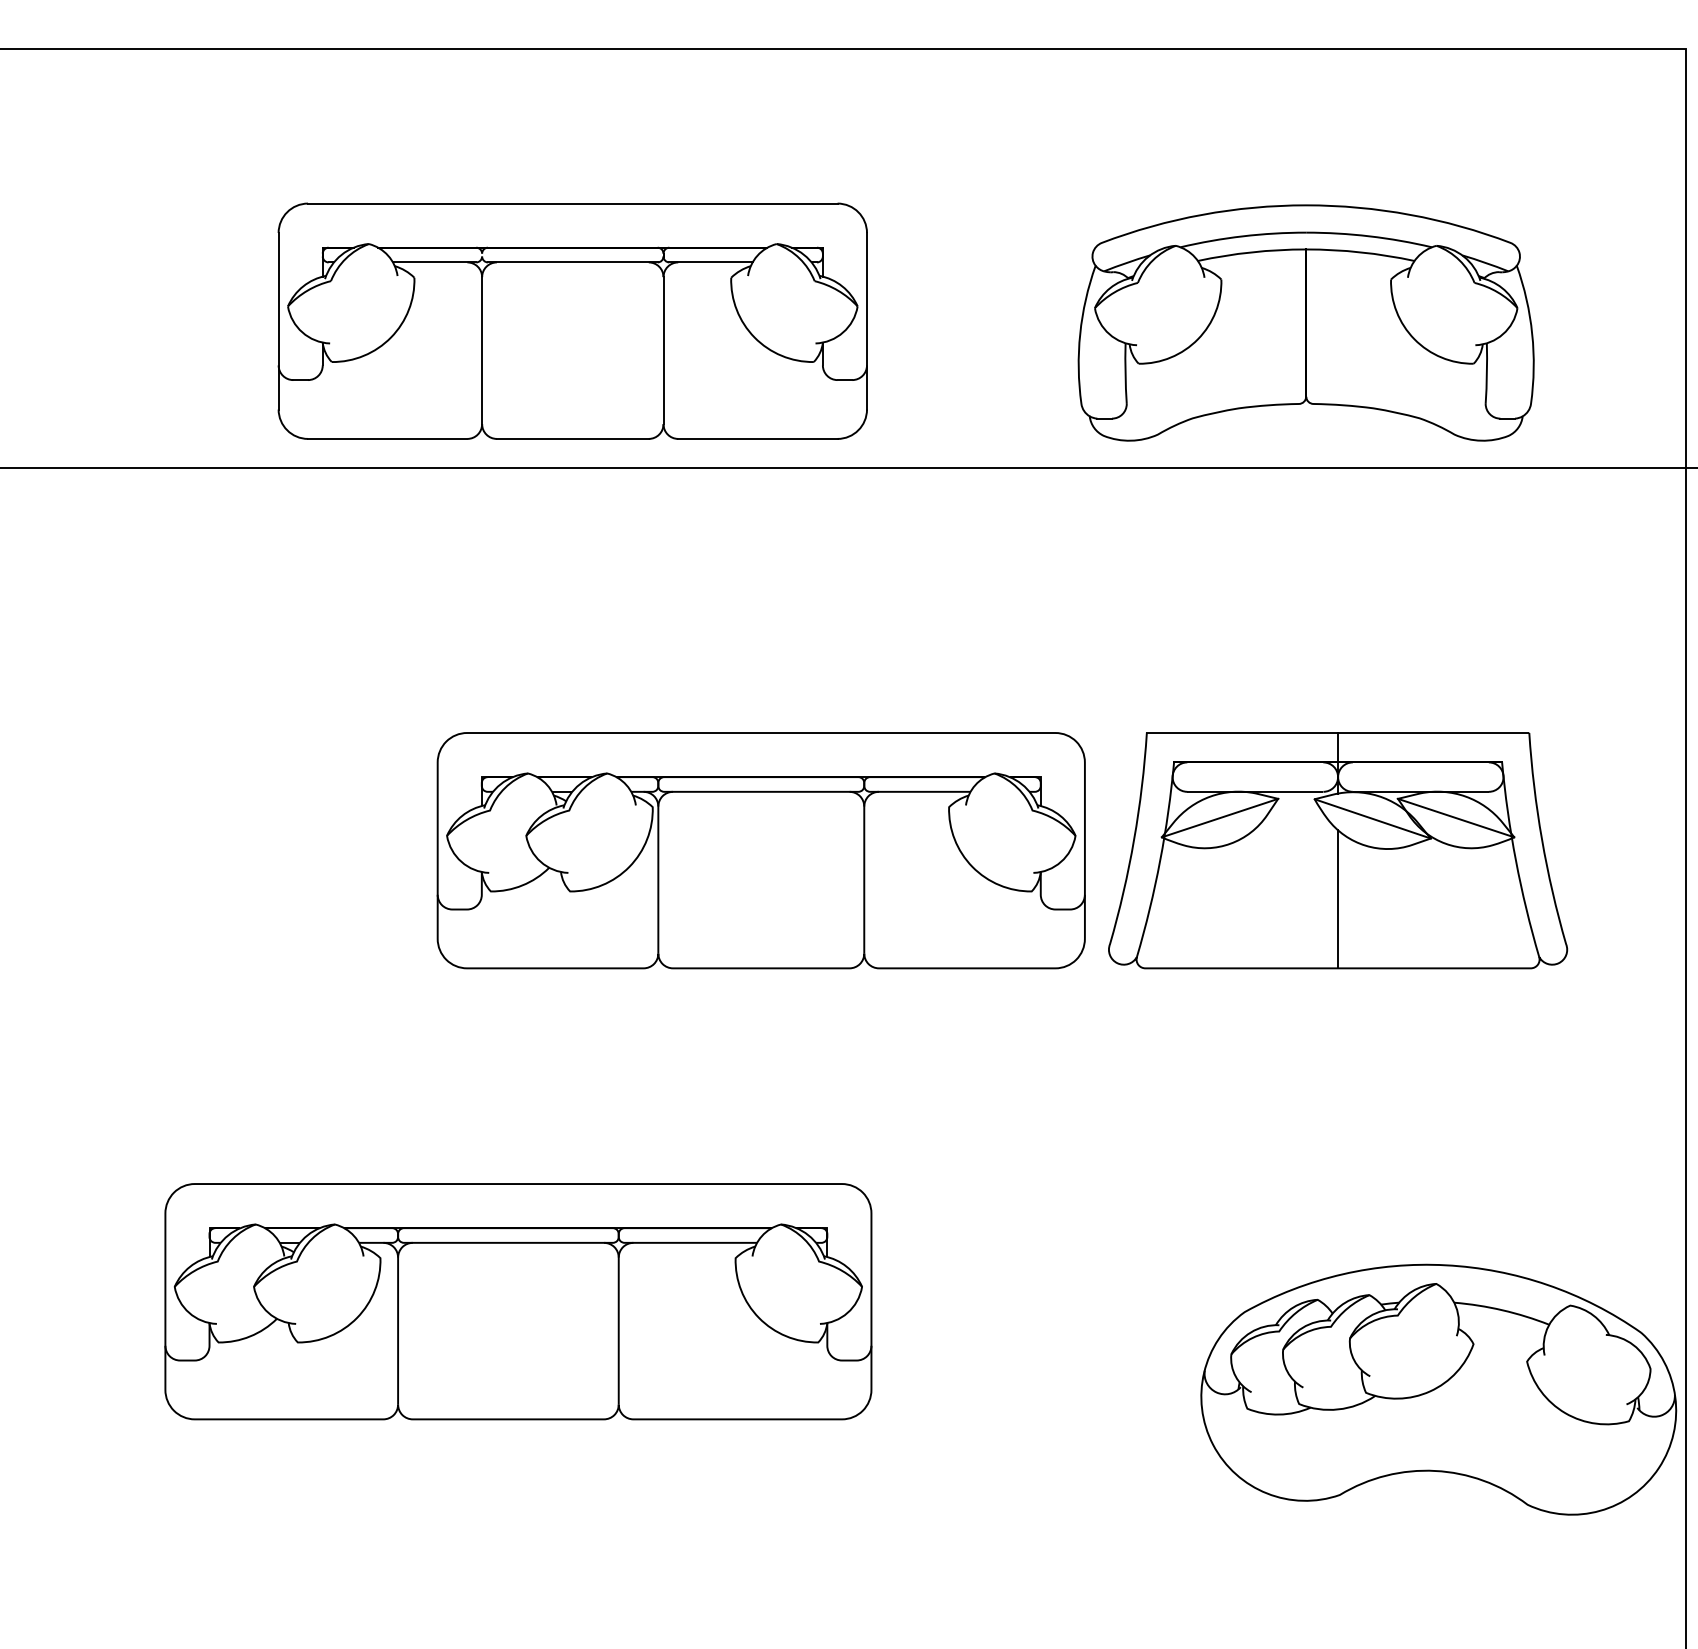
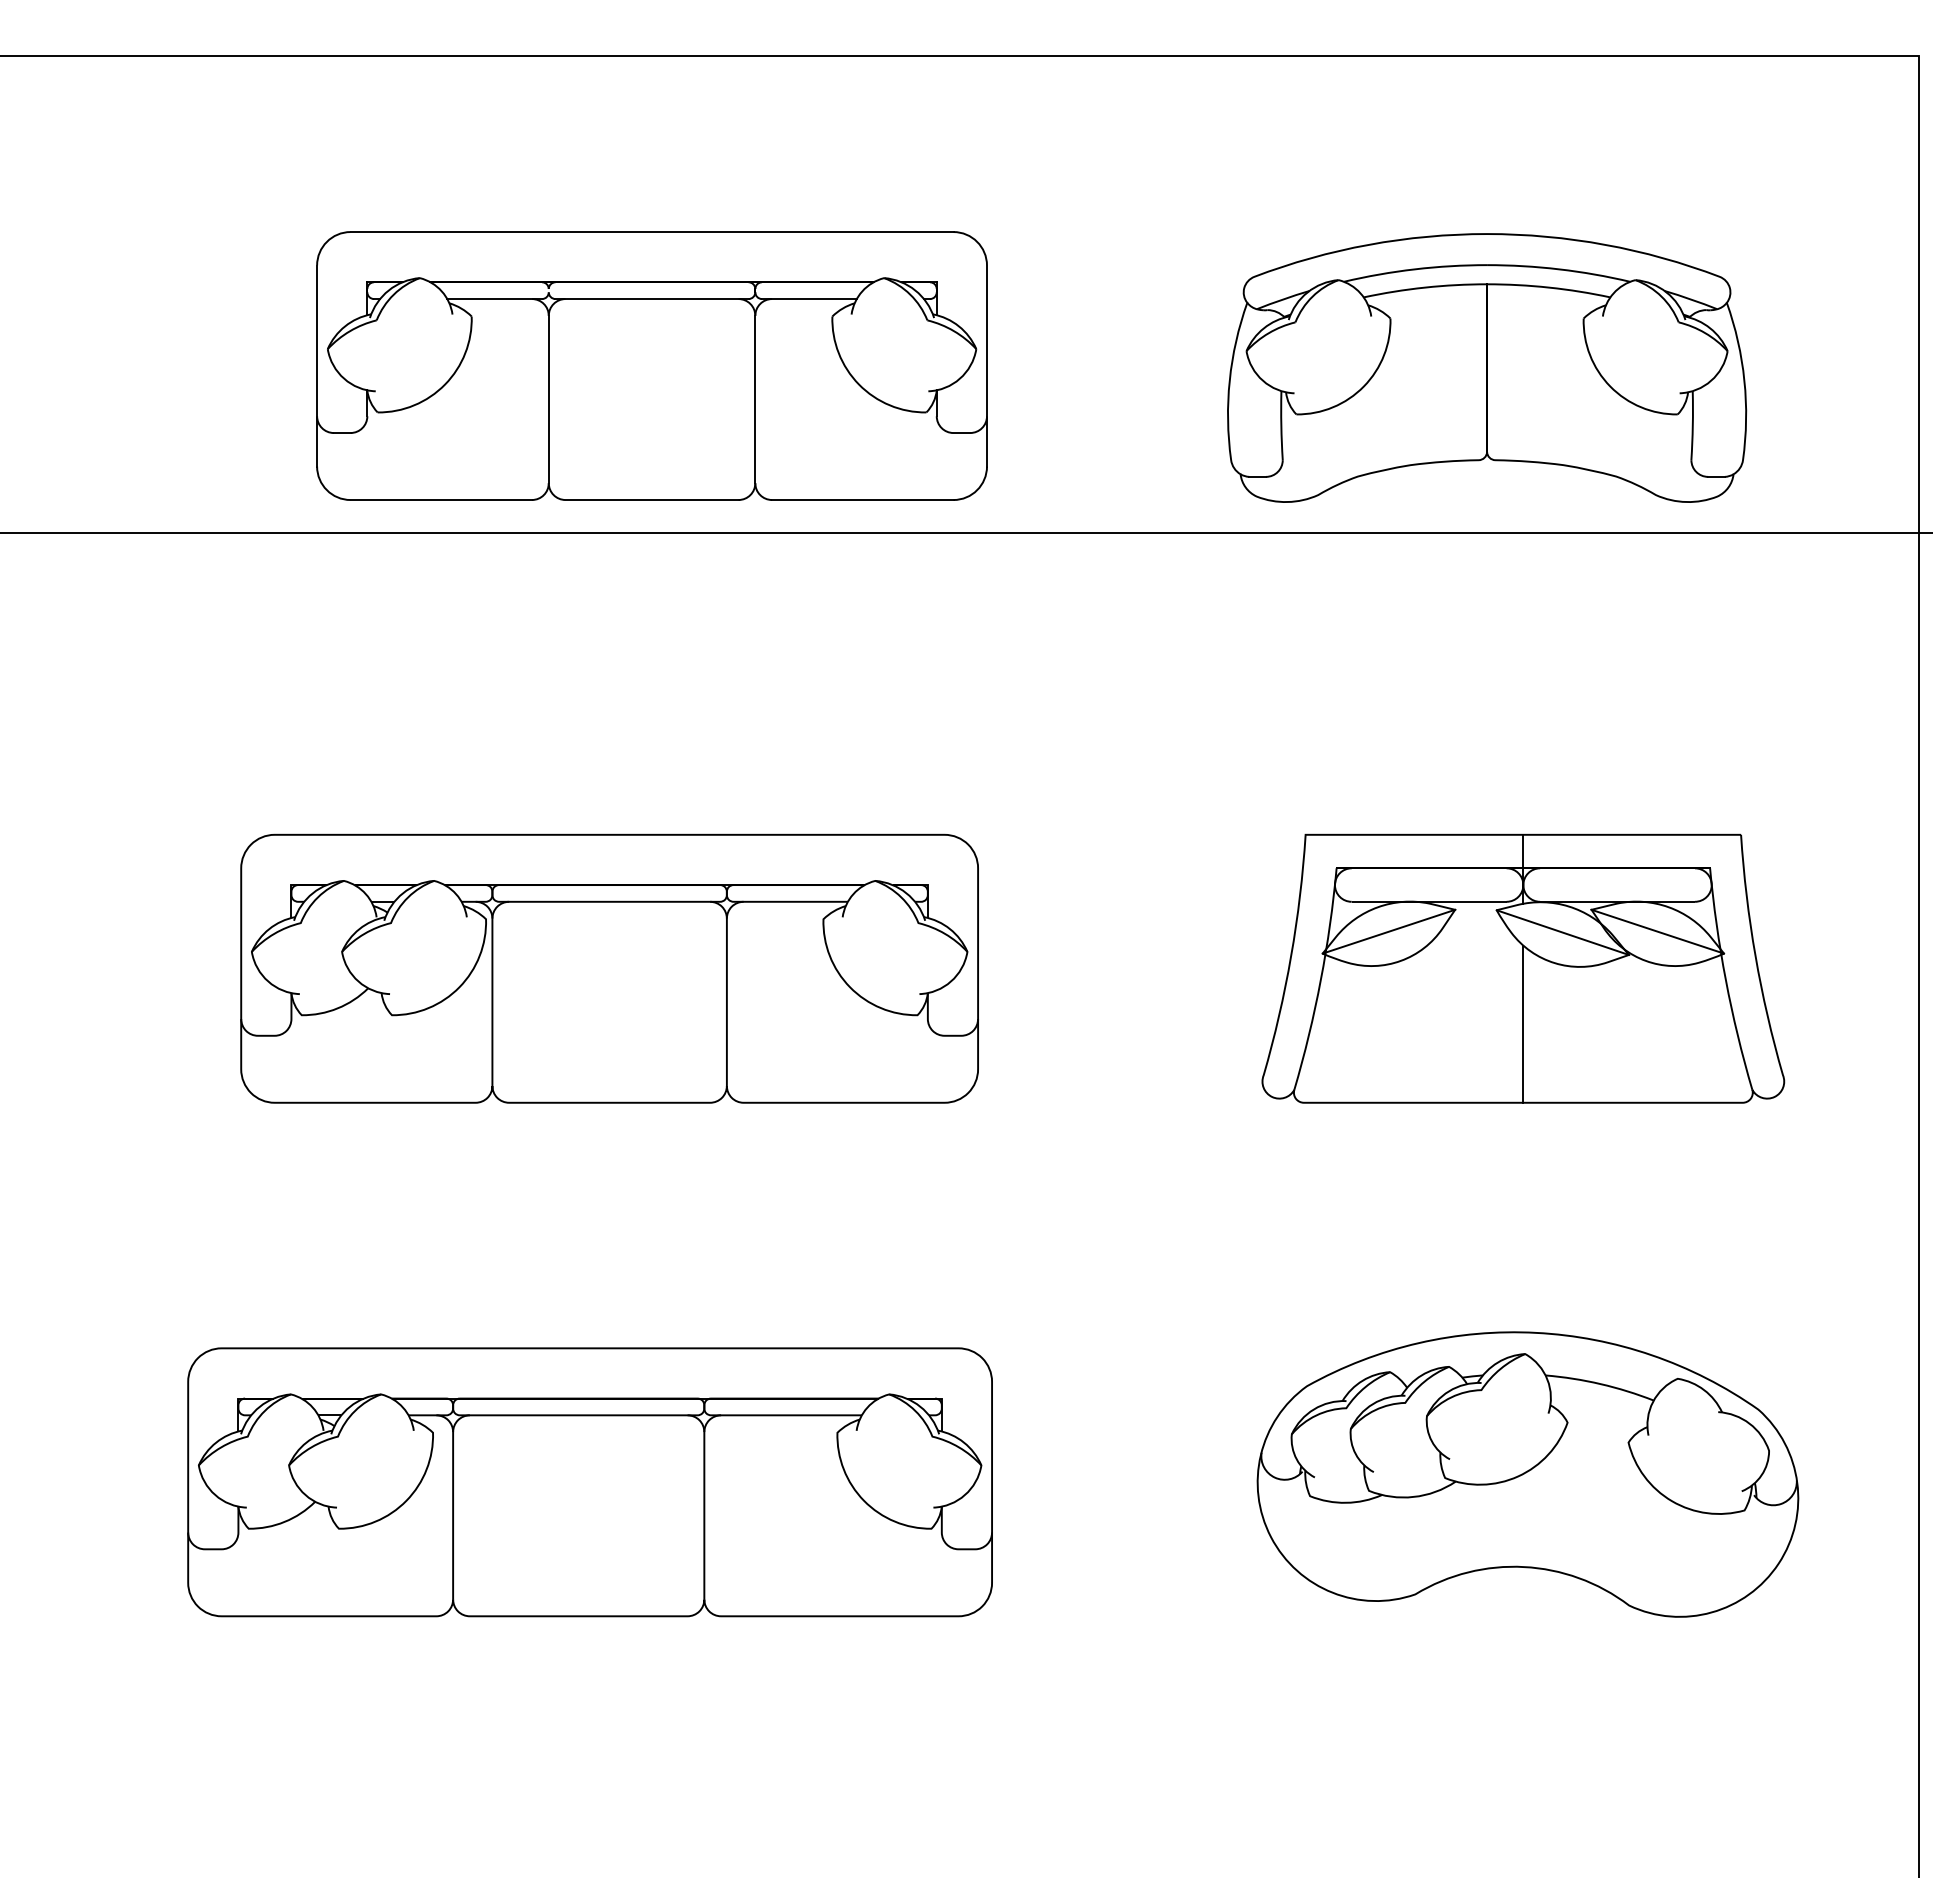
part: (761, 850) -> (609, 968), moved
part: (1438, 1389) -> (1527, 1474), moved

